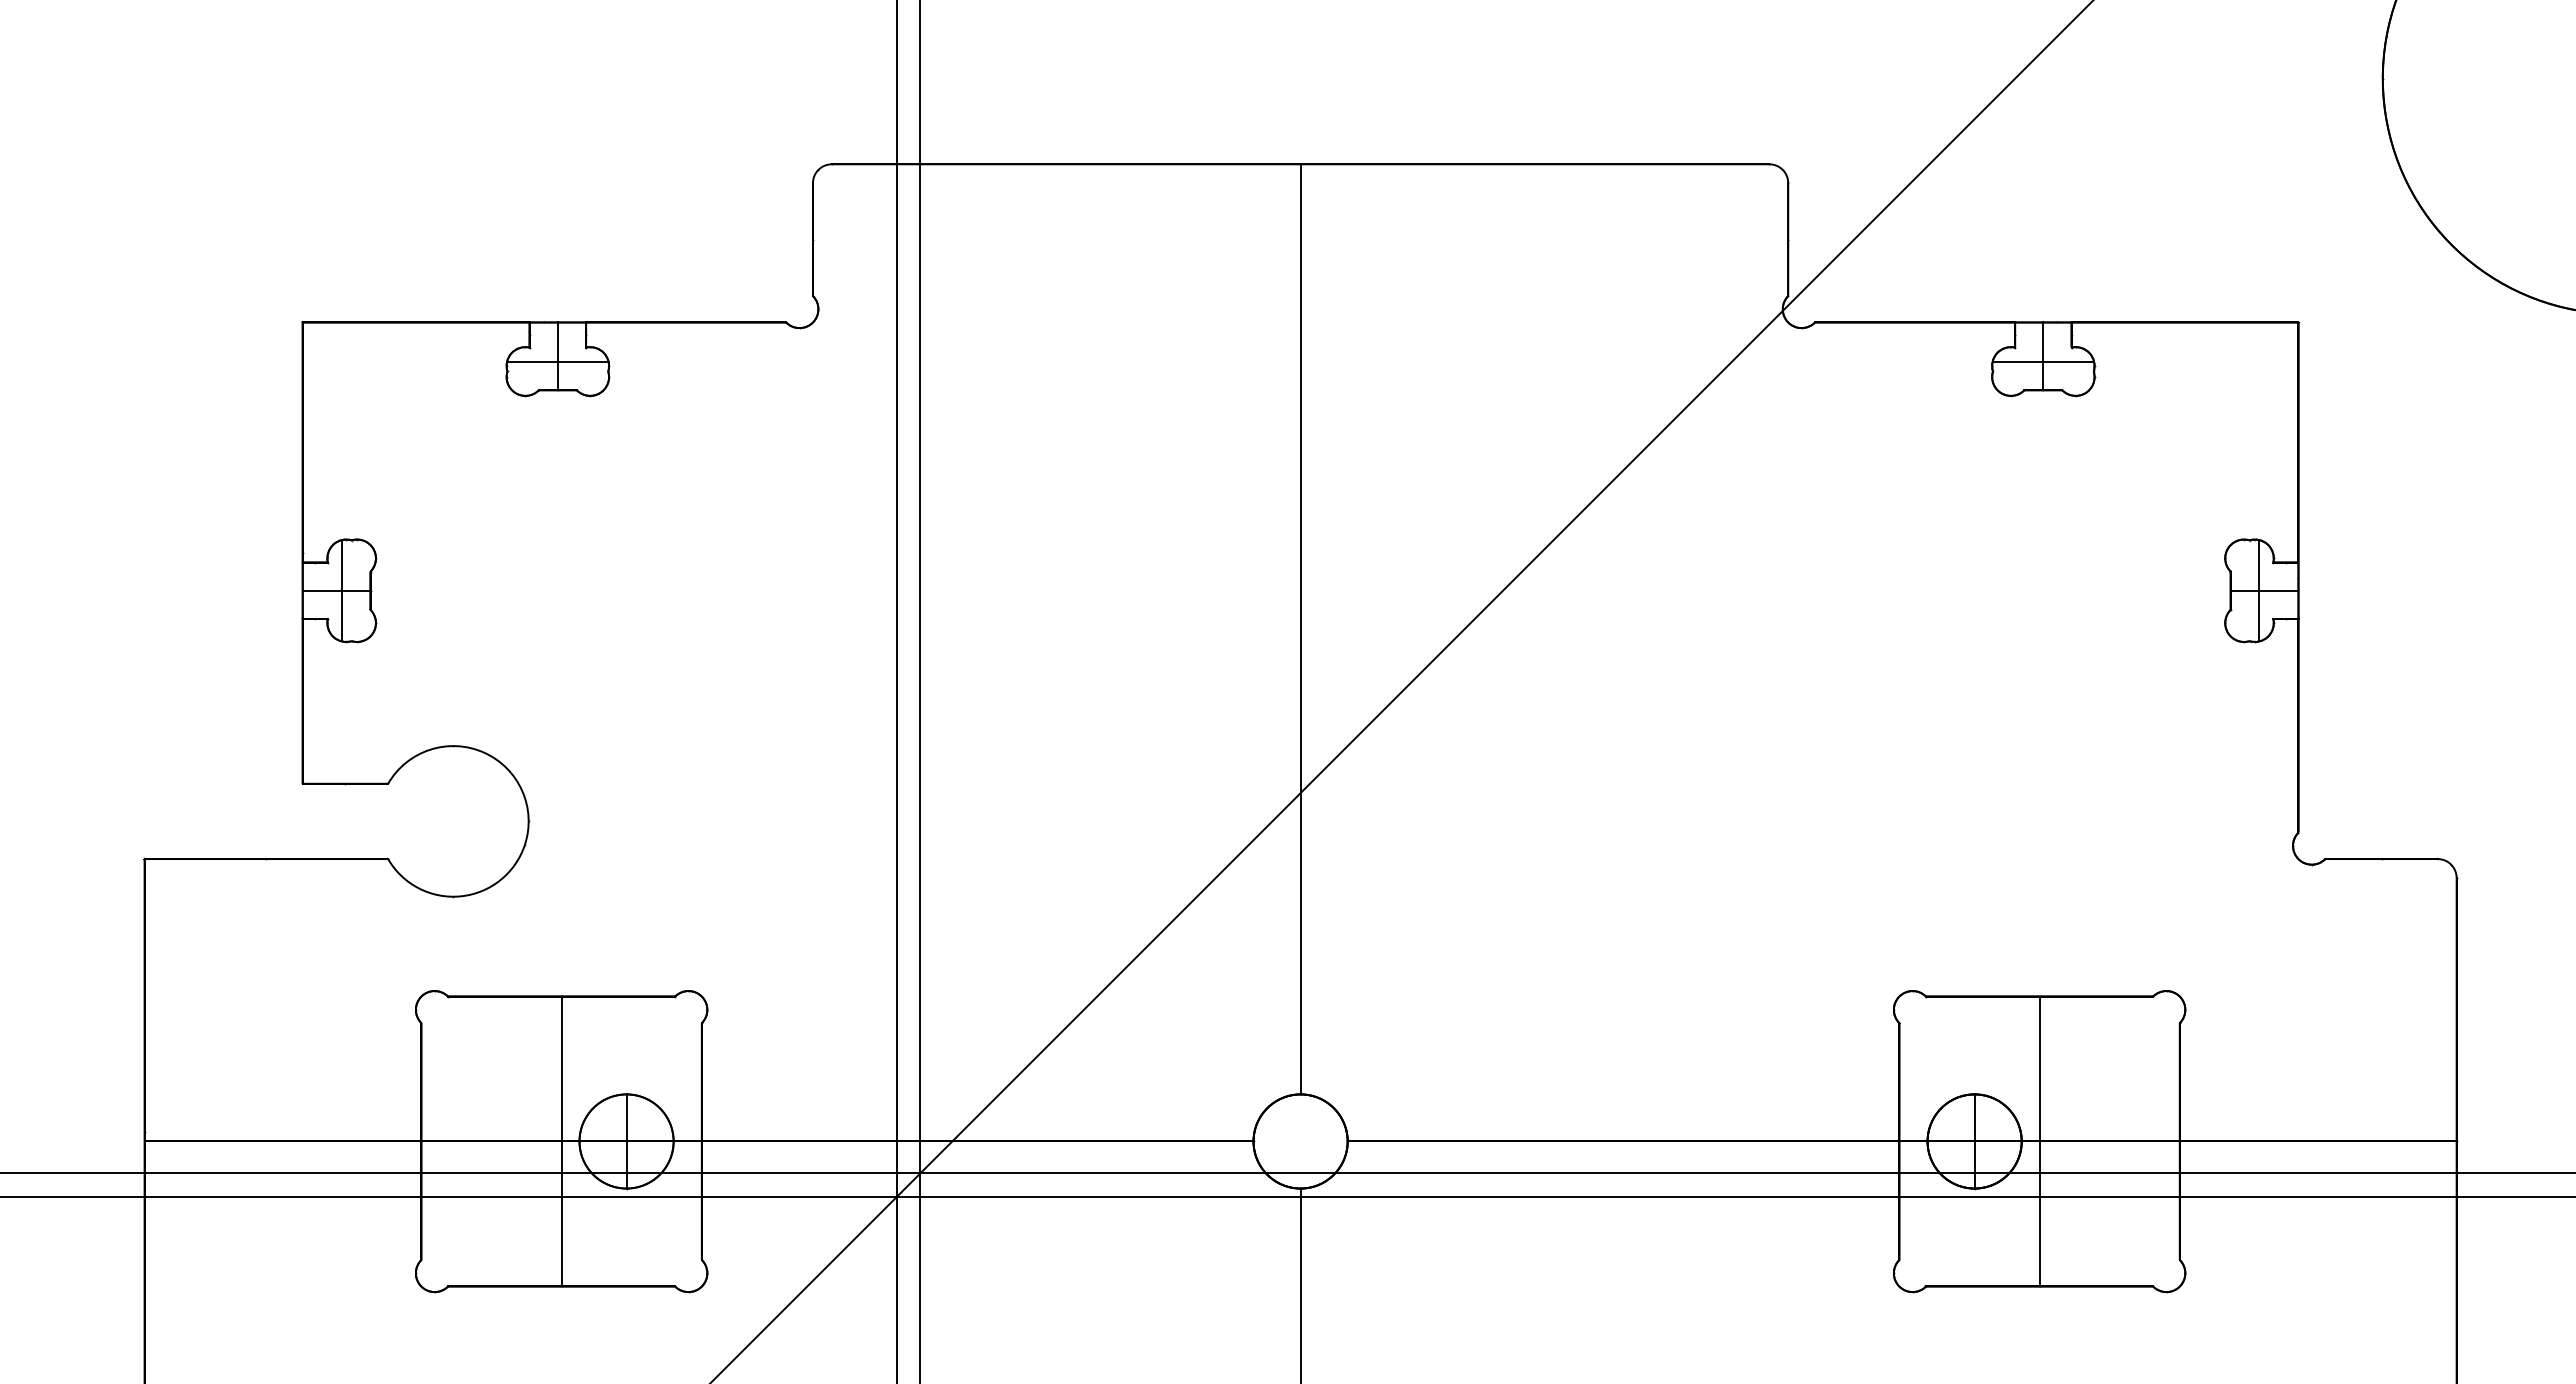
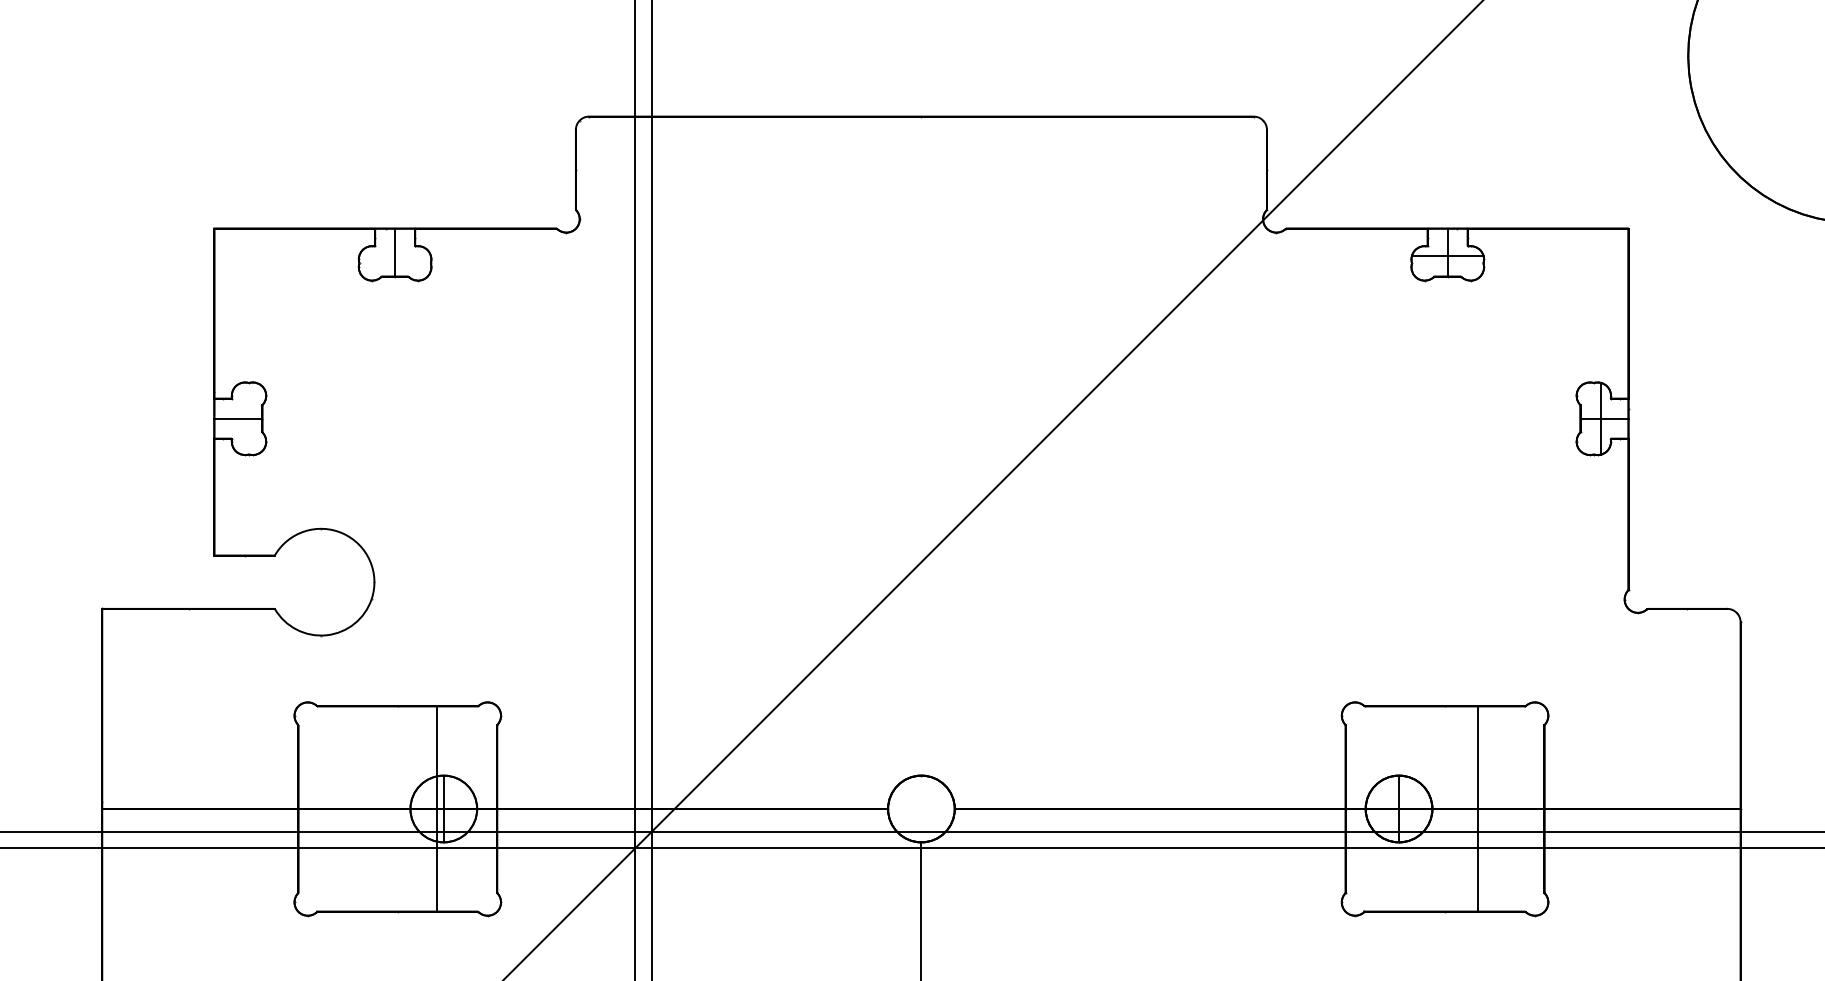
line: (557, 361) -> (394, 256), removed
line: (341, 590) -> (241, 418), removed
line: (1300, 629) -> (921, 446), removed
line: (561, 1141) -> (437, 809), moved
line: (2039, 1141) -> (1477, 809), moved

